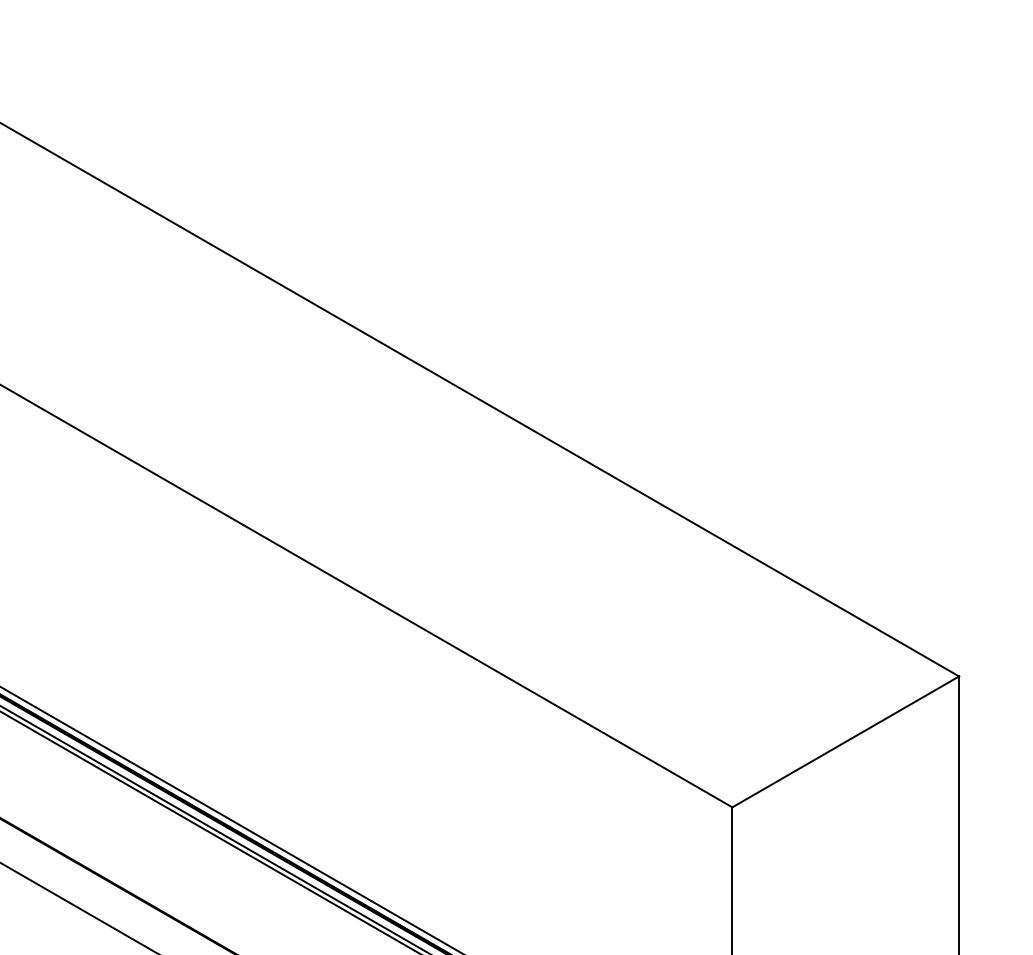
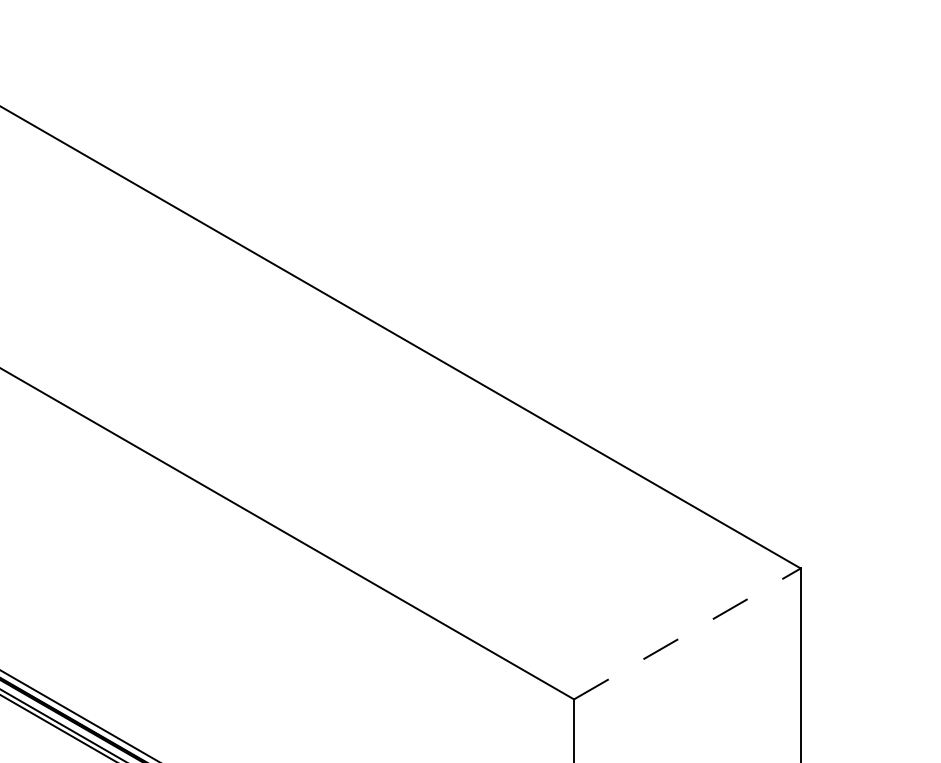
line: (845, 741) -> (687, 633), solid -> dashed

